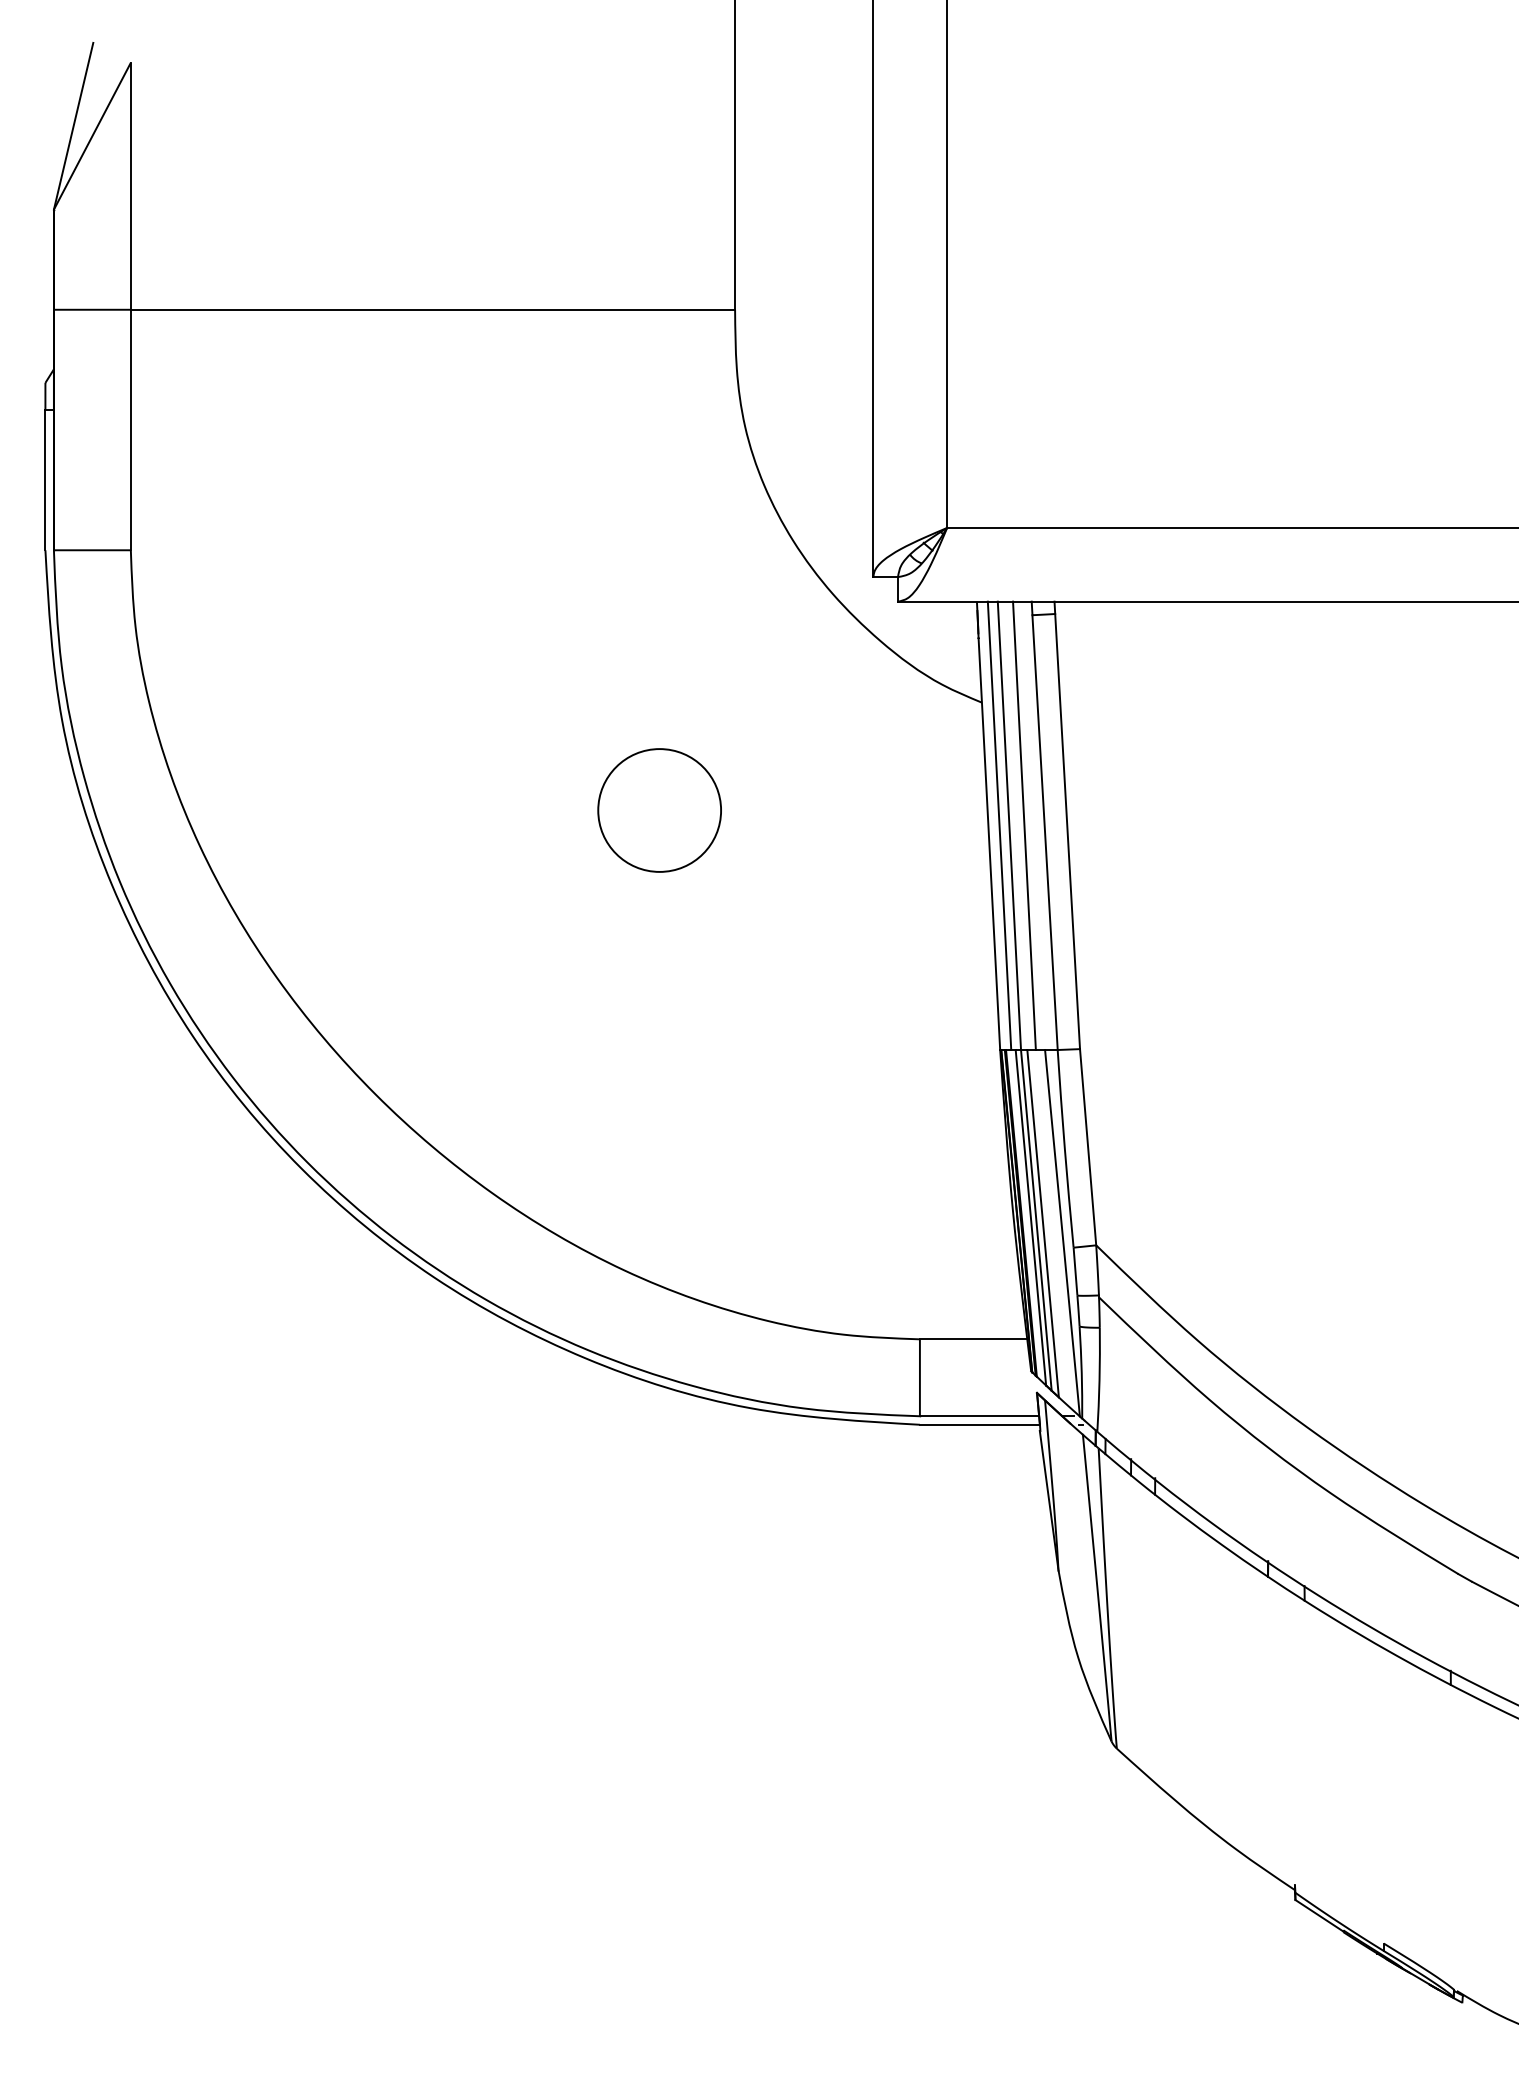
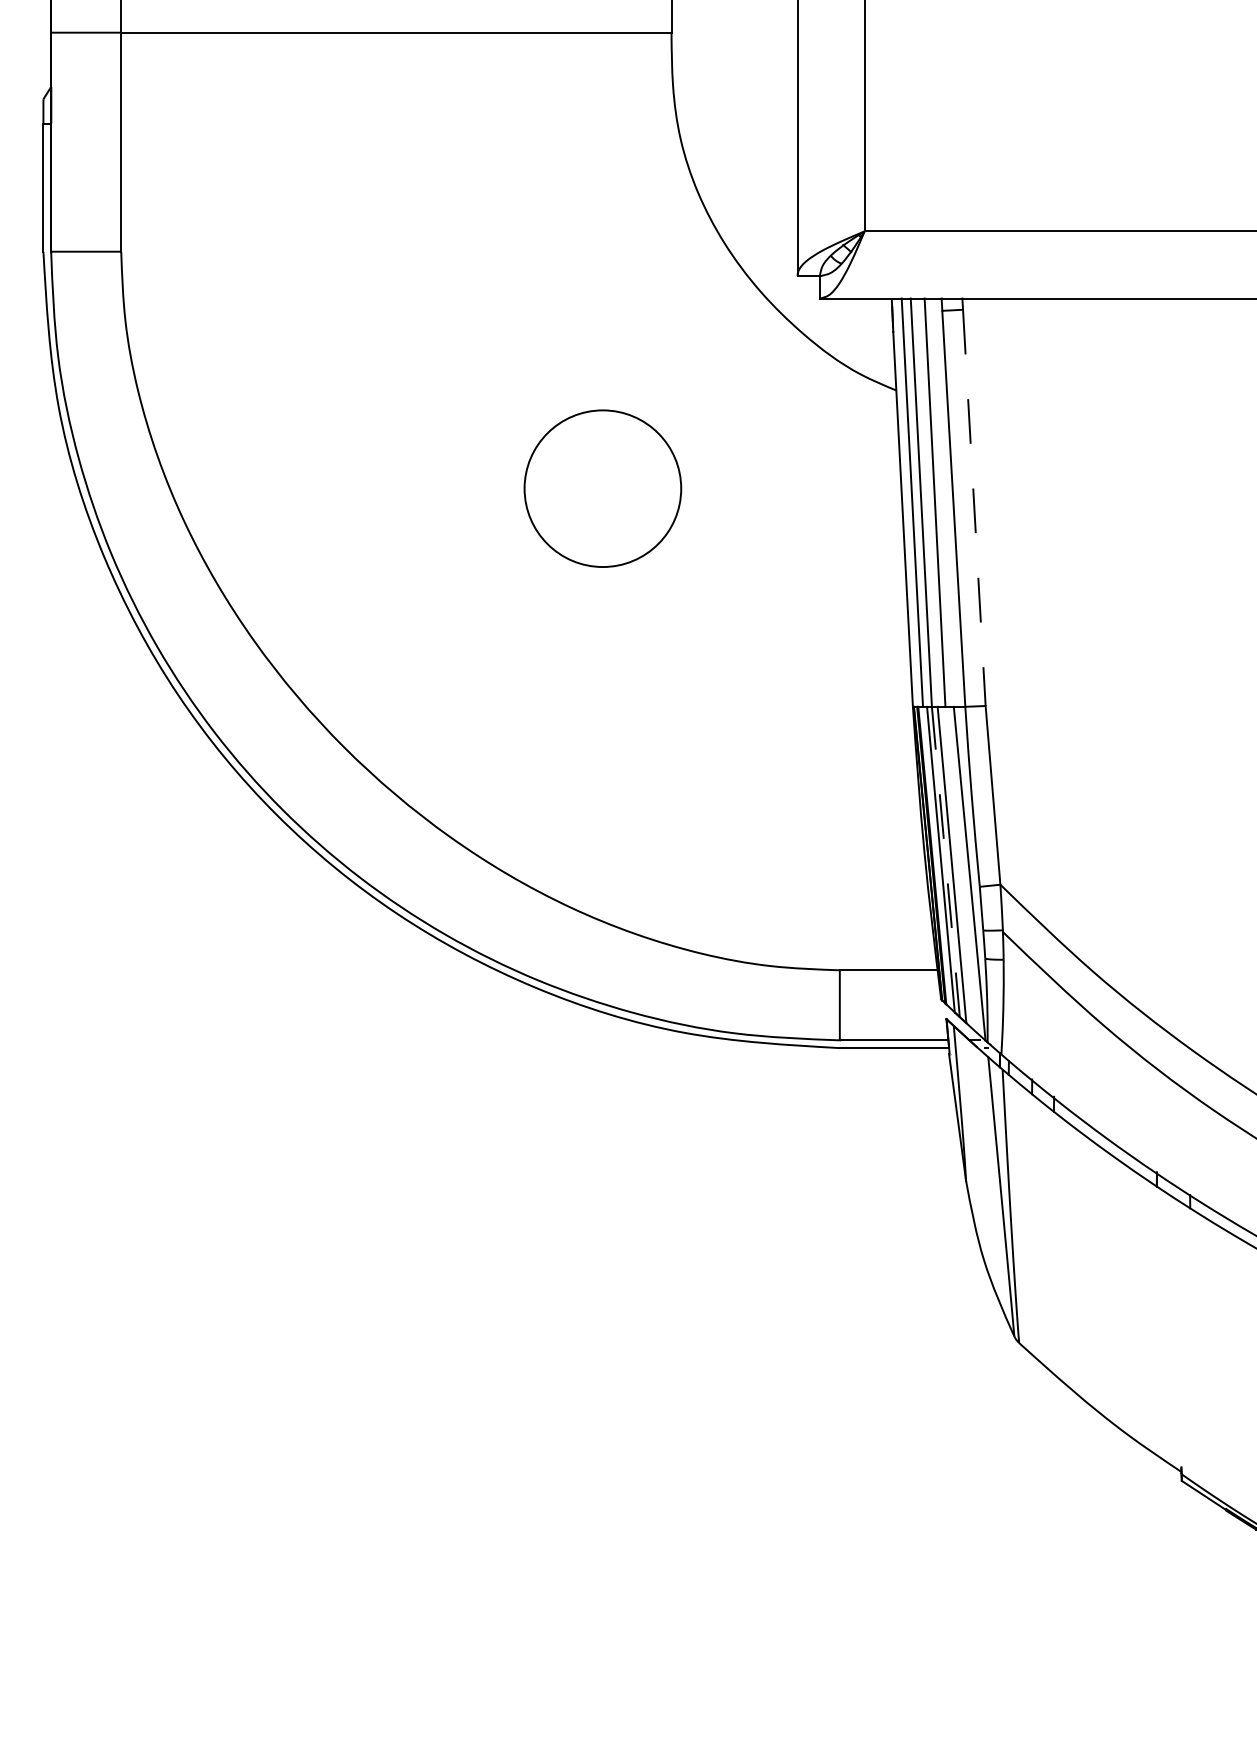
circle: (659, 810) -> (602, 488), size x1.4
line: (1067, 831) -> (974, 507), solid -> dashed
line: (1036, 1219) -> (946, 861), solid -> dashed

